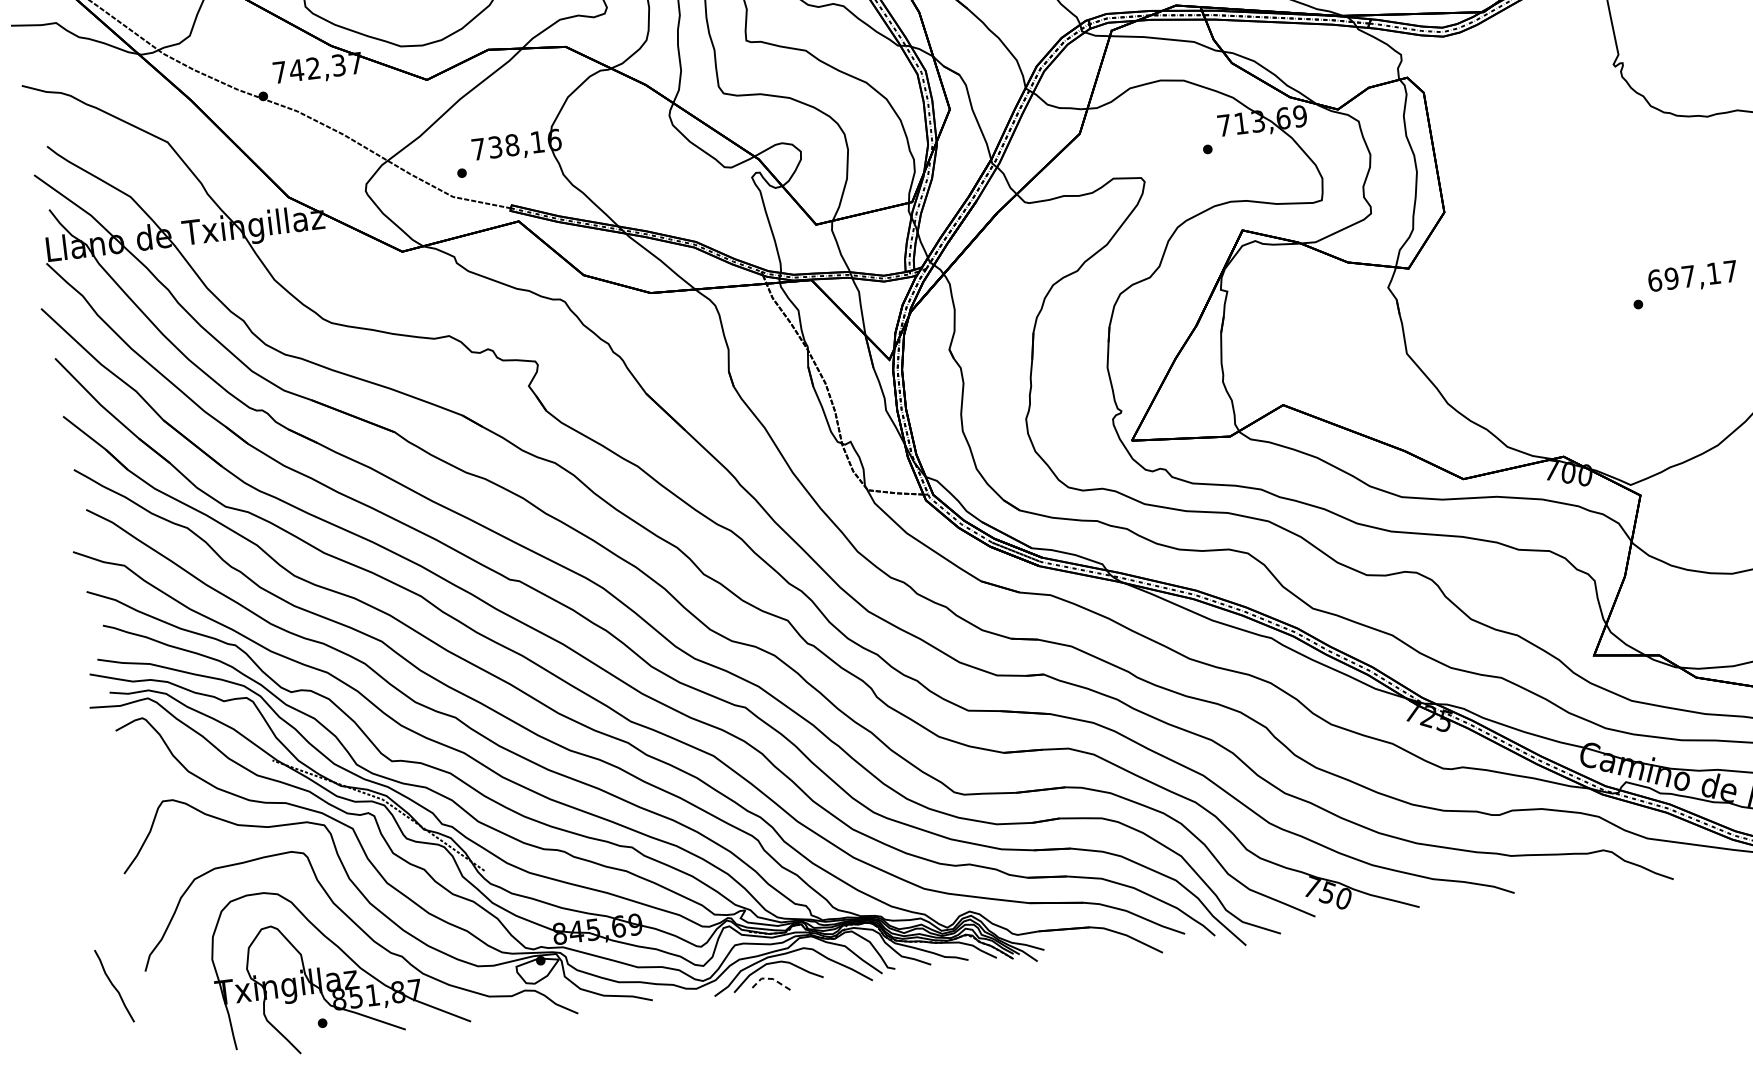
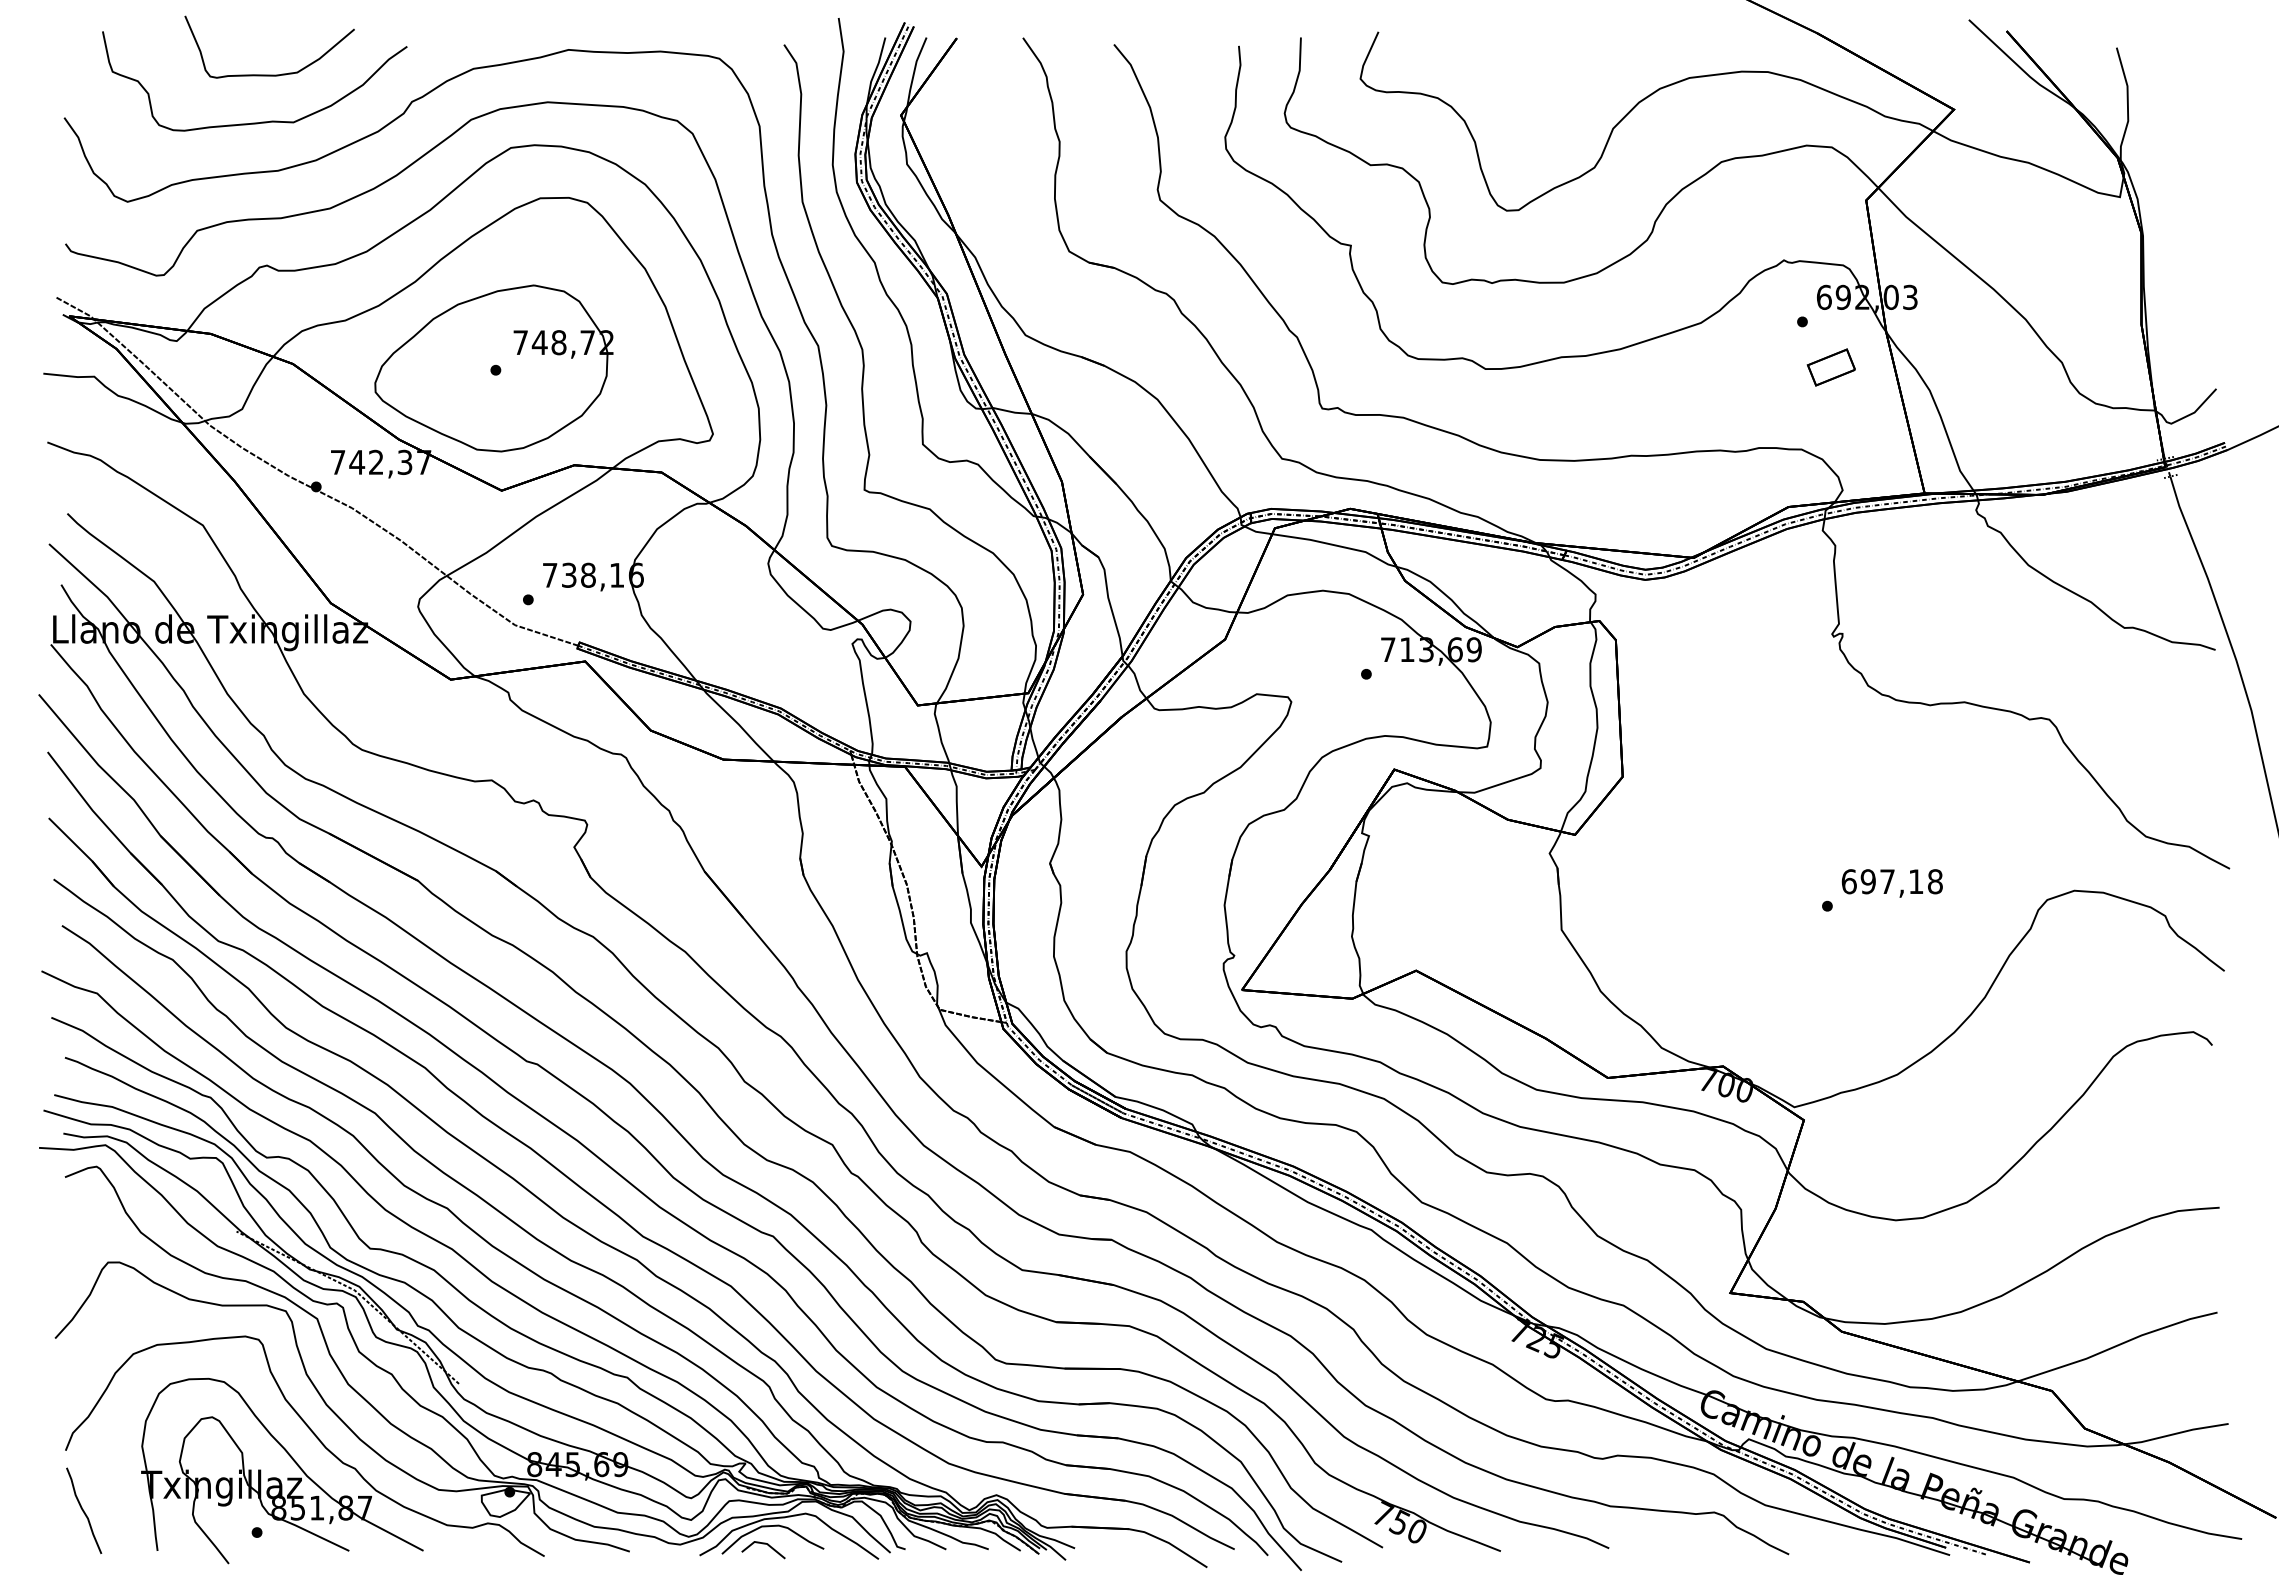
text: (1730, 271) -> (1935, 881), 697,17 -> 697,18
line: (770, 978) -> (764, 1543), dashed -> solid
curve: (114, 985) -> (84, 1510), moved

